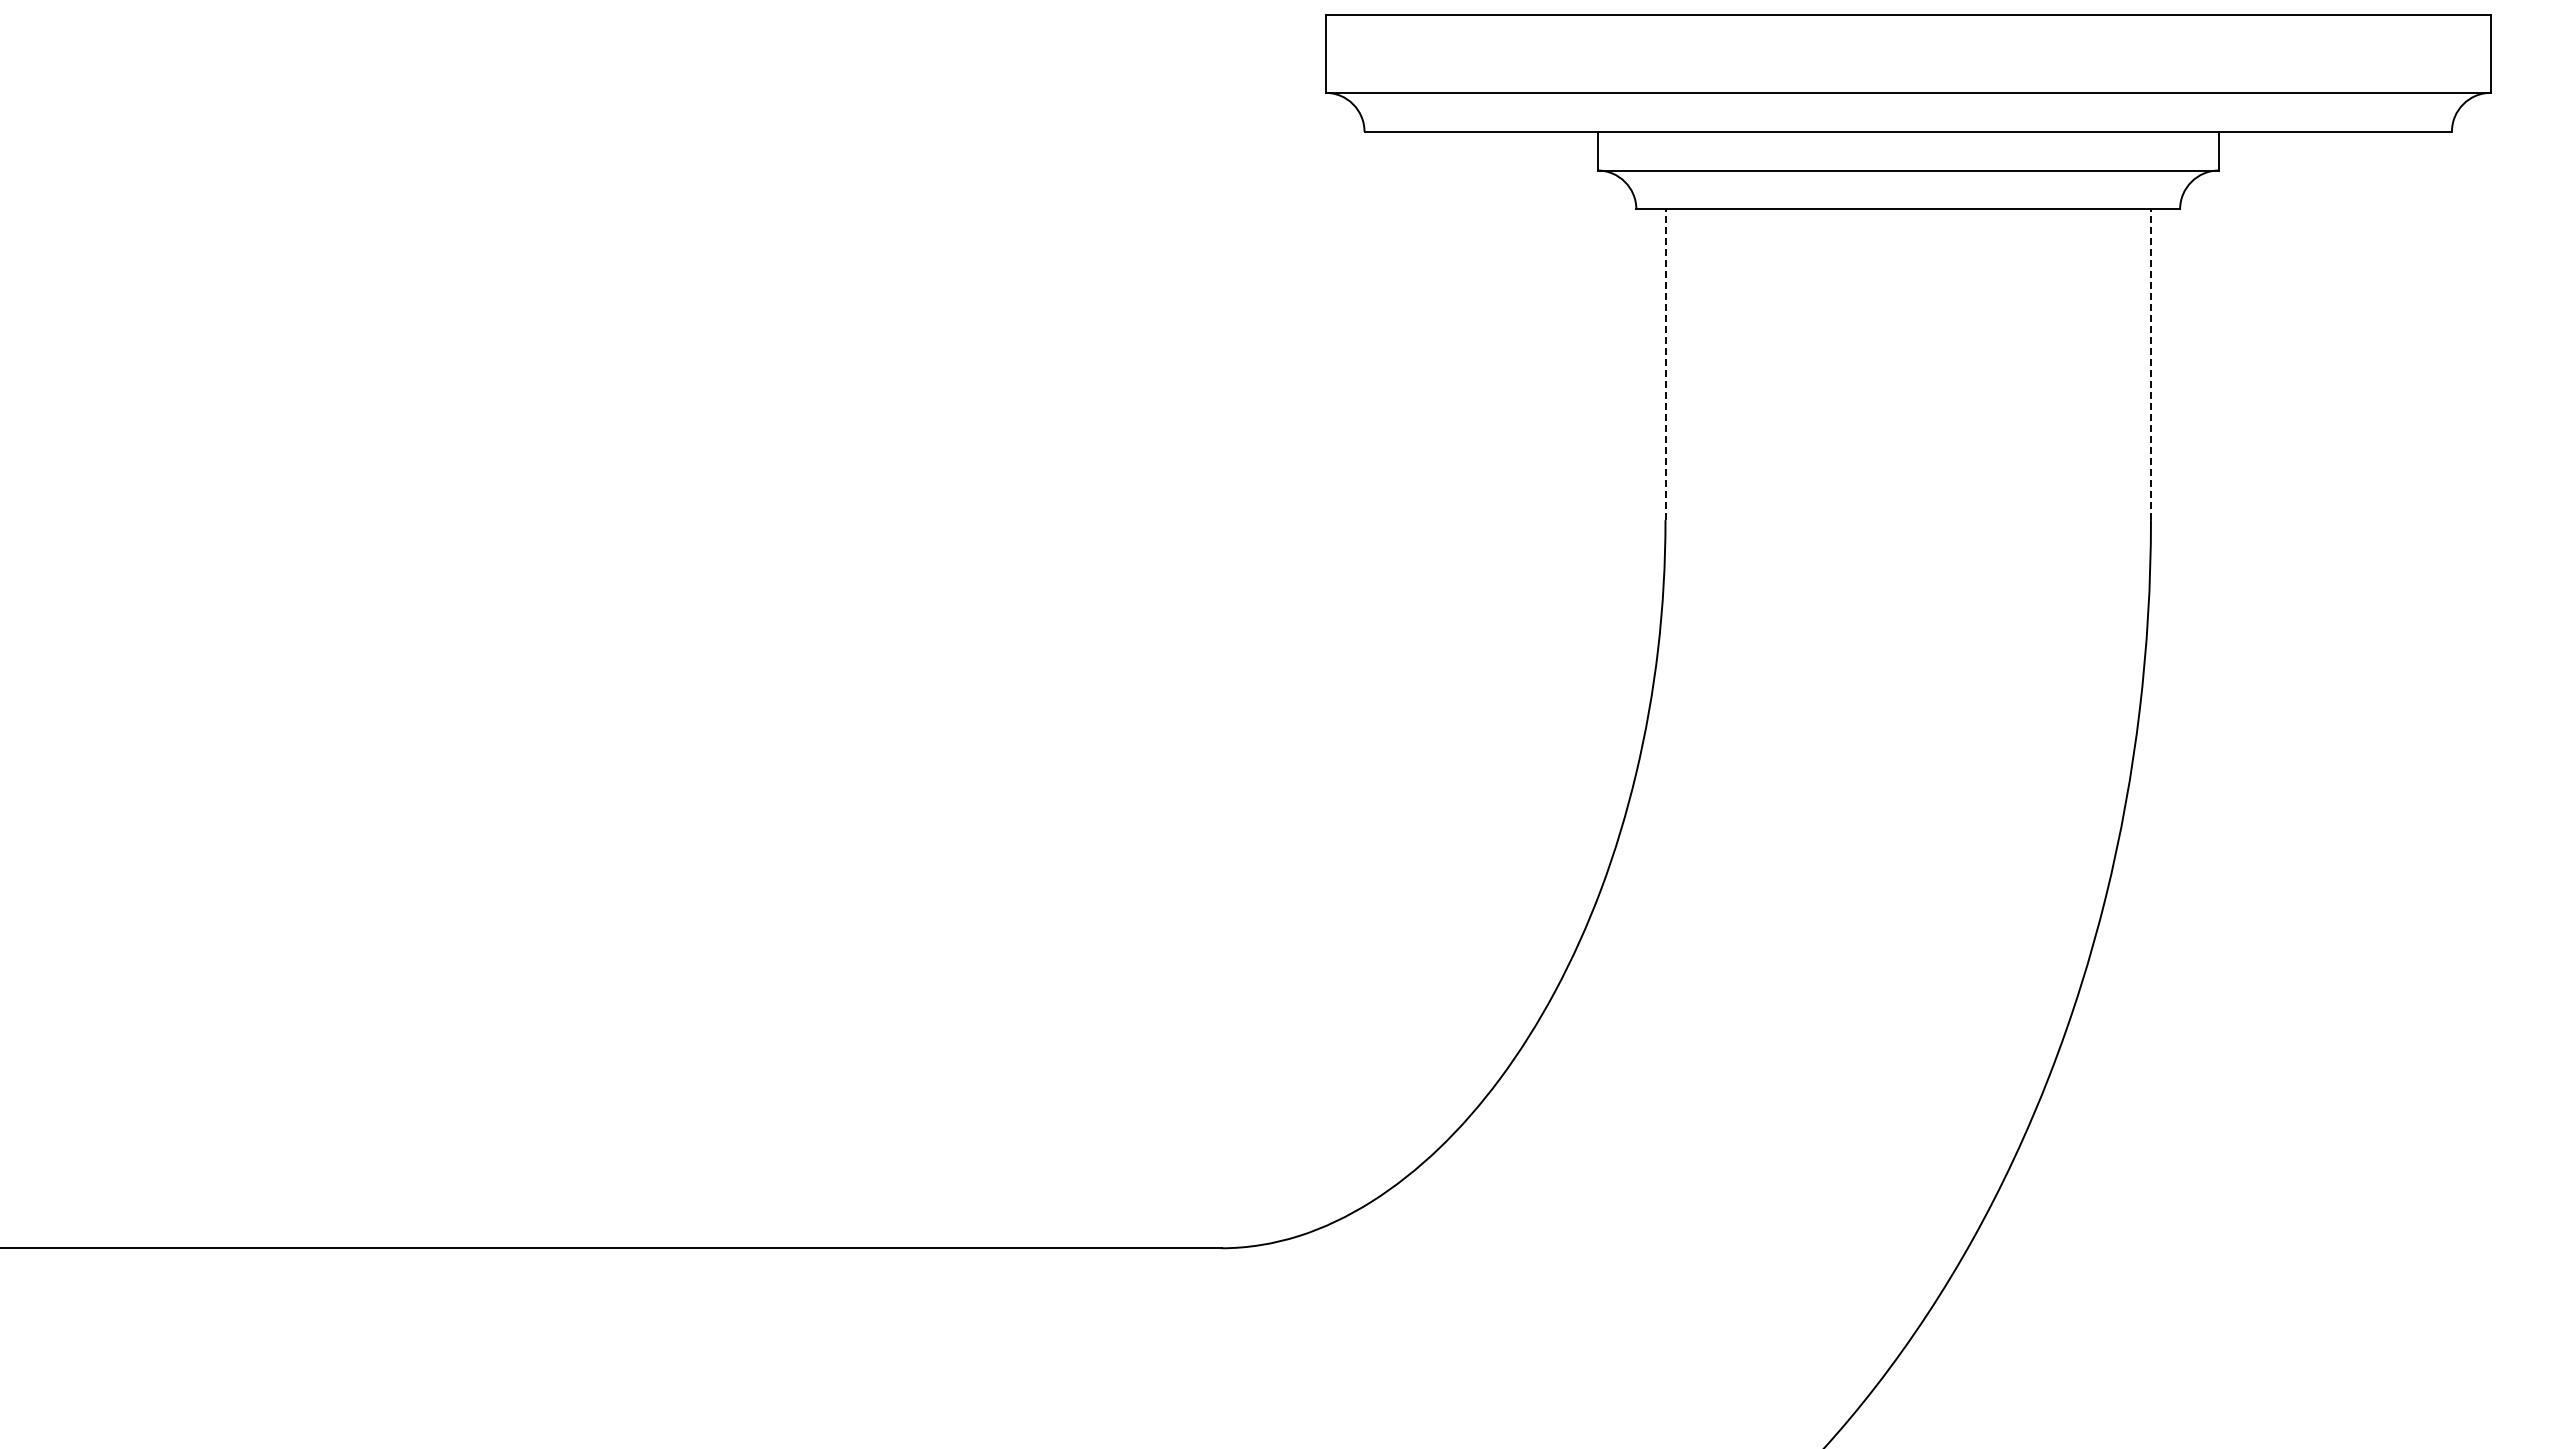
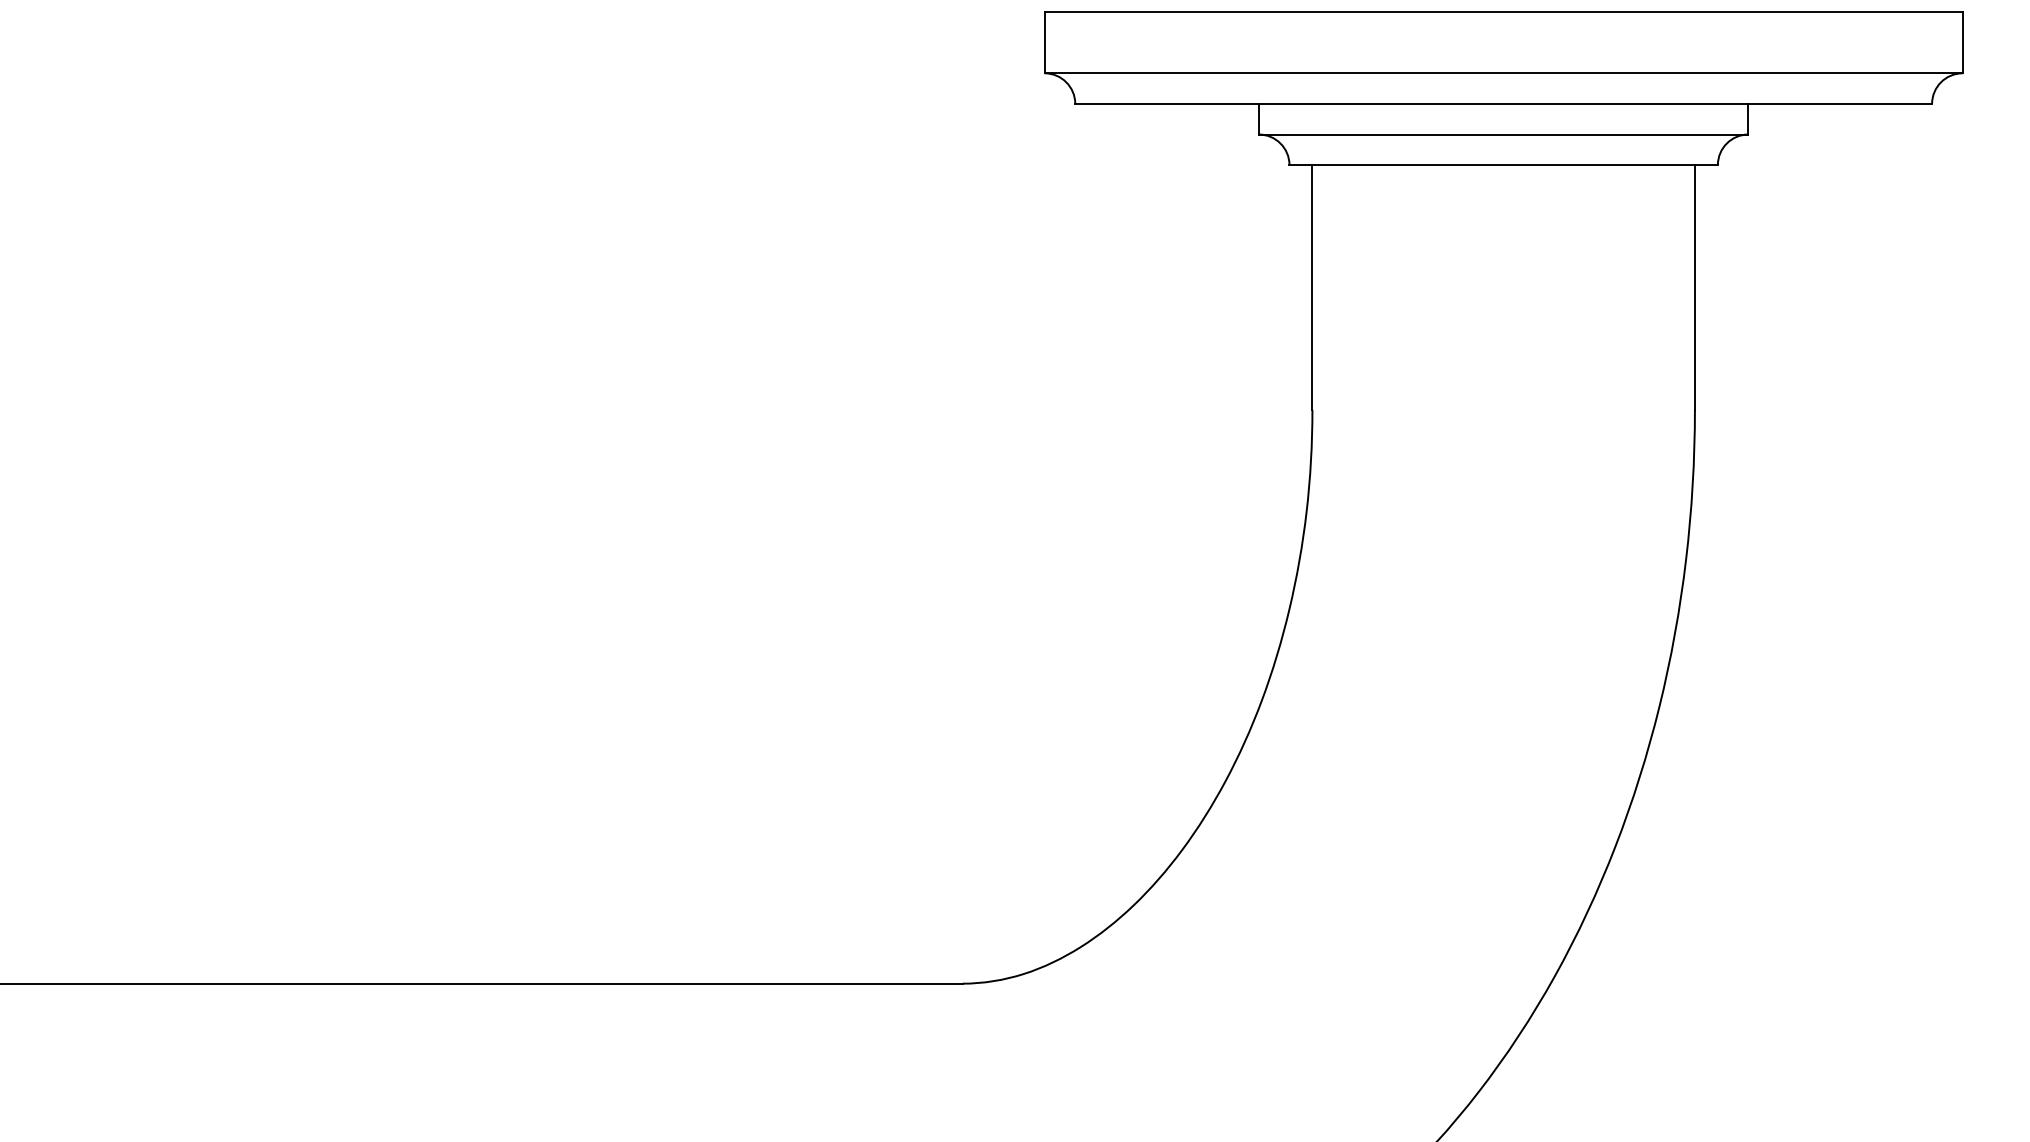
line: (1665, 364) -> (1312, 287), dashed -> solid
line: (2150, 364) -> (1694, 287), dashed -> solid

